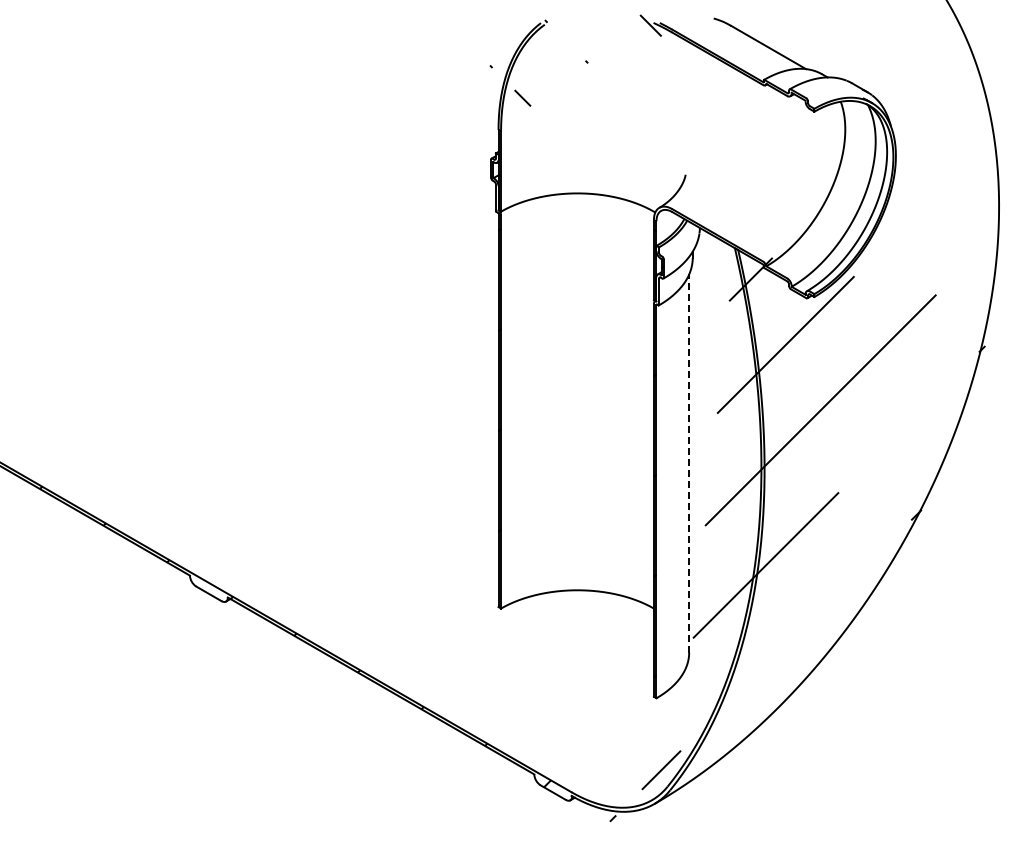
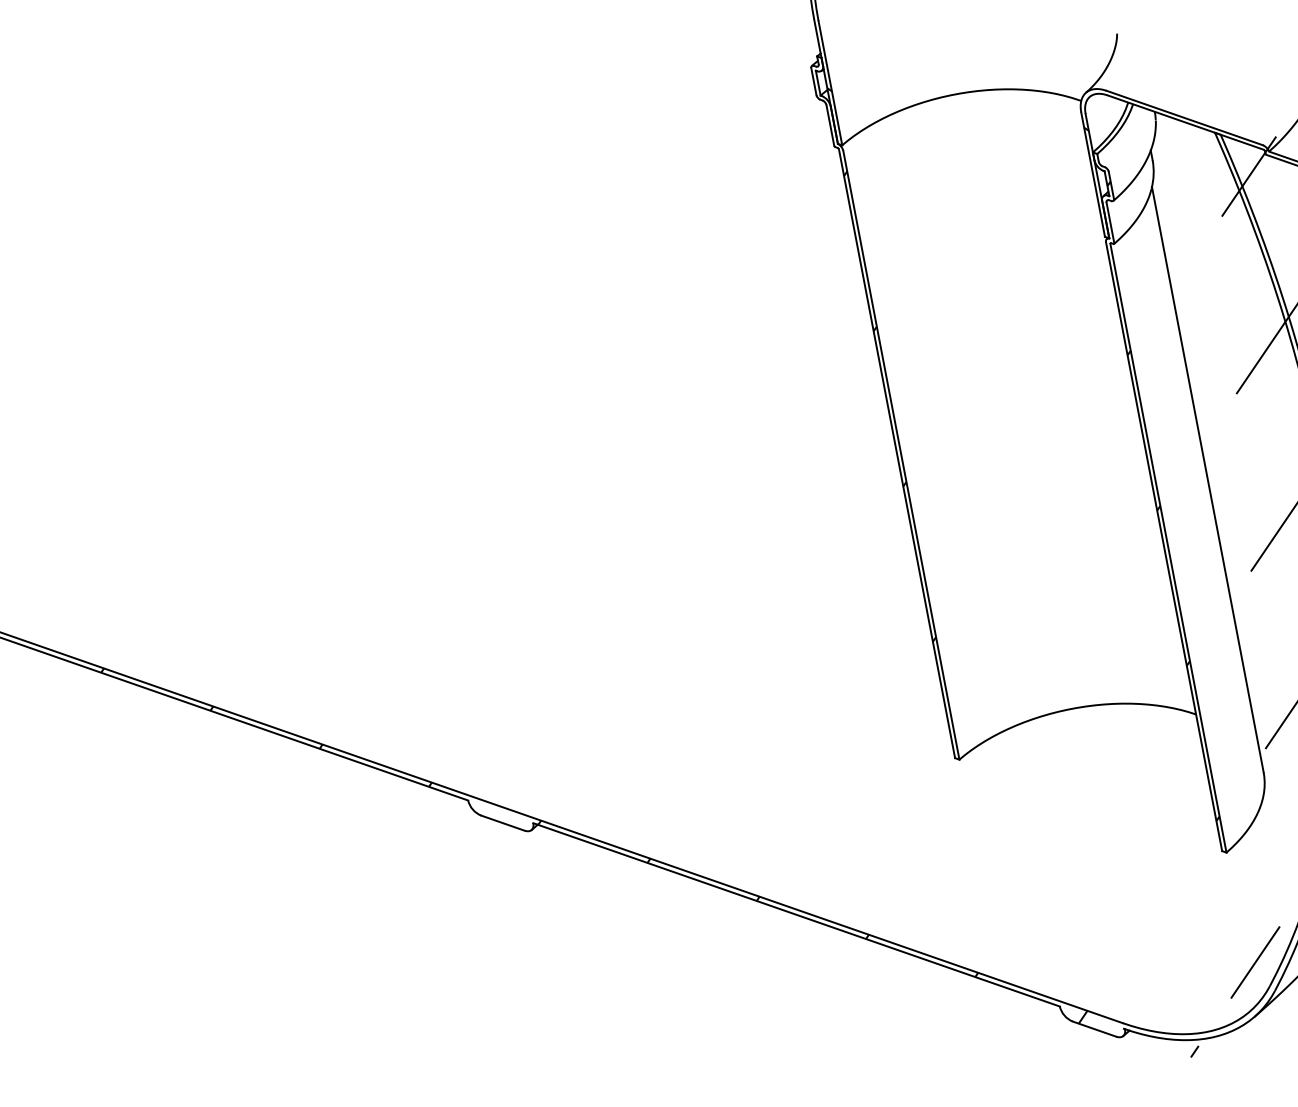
line: (689, 463) -> (1208, 479), dashed -> solid

